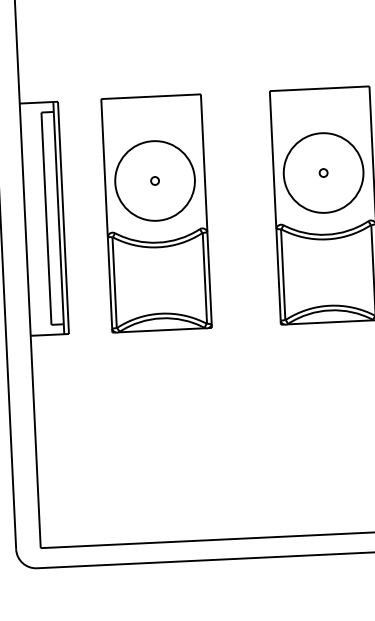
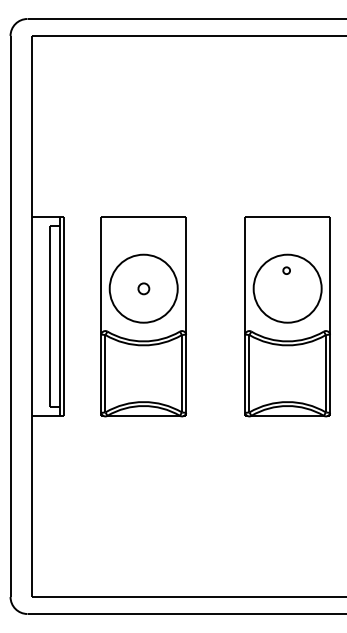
part: (323, 172) -> (286, 270), moved
part: (154, 180) -> (143, 288), size x1.6

